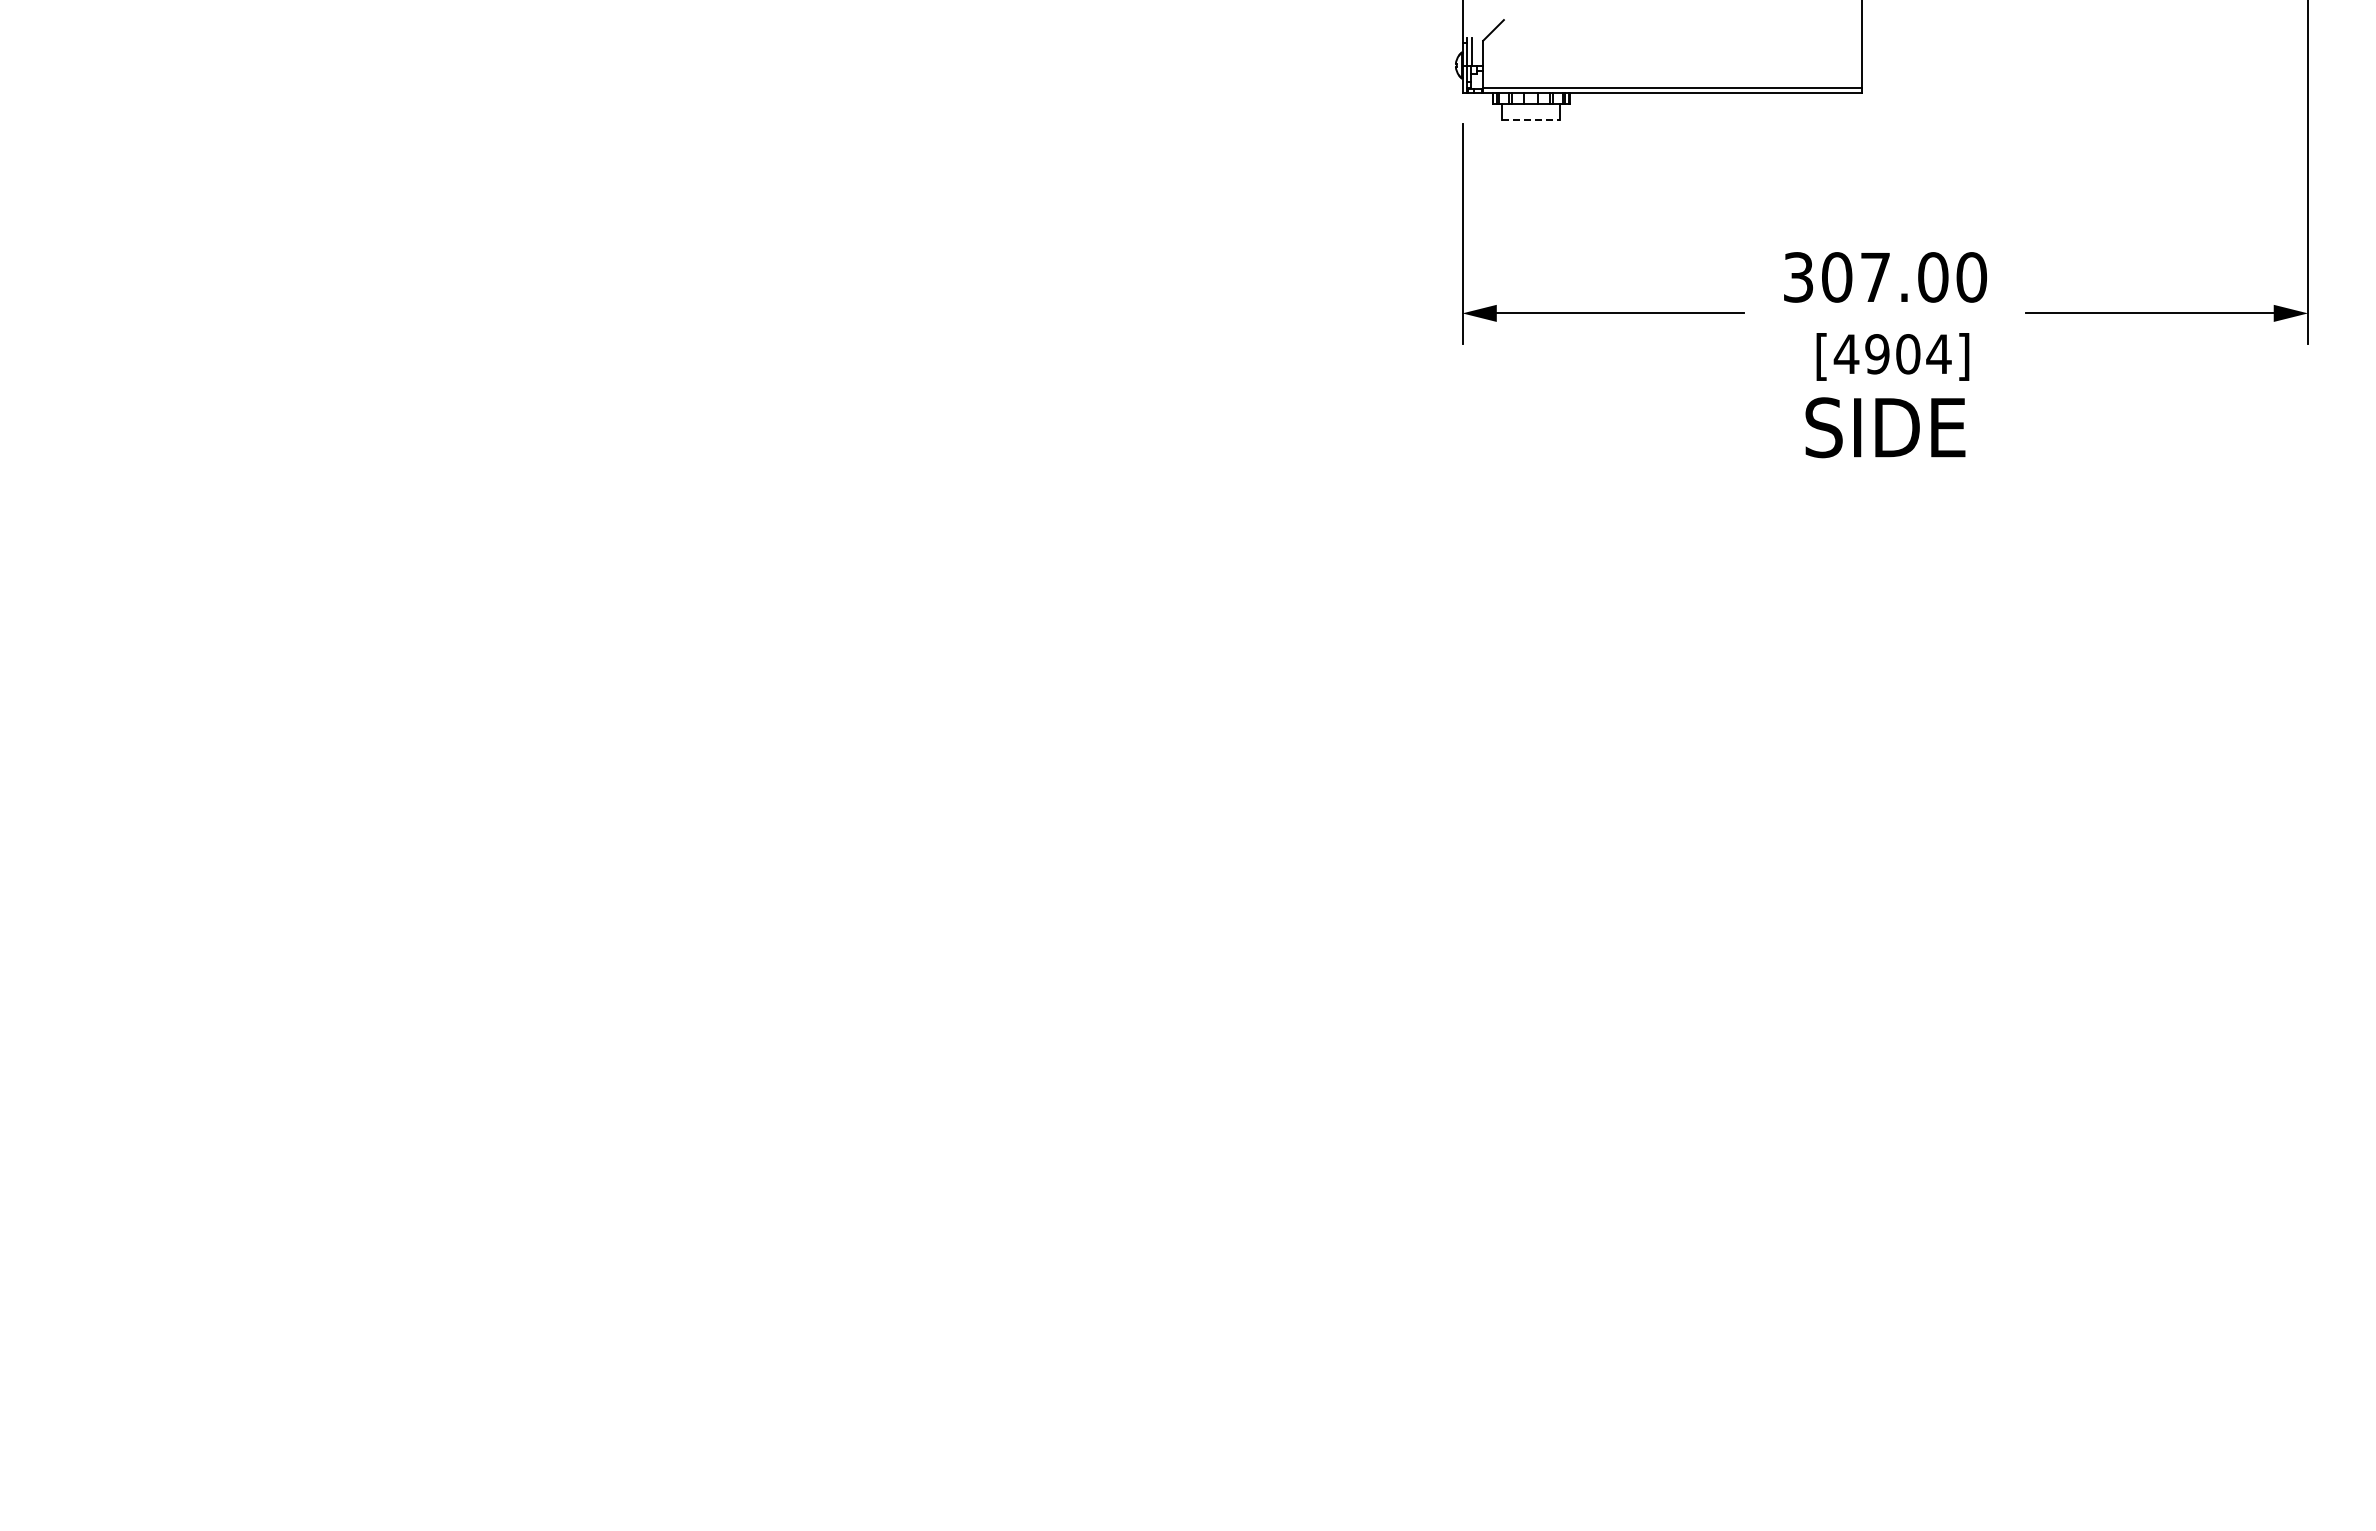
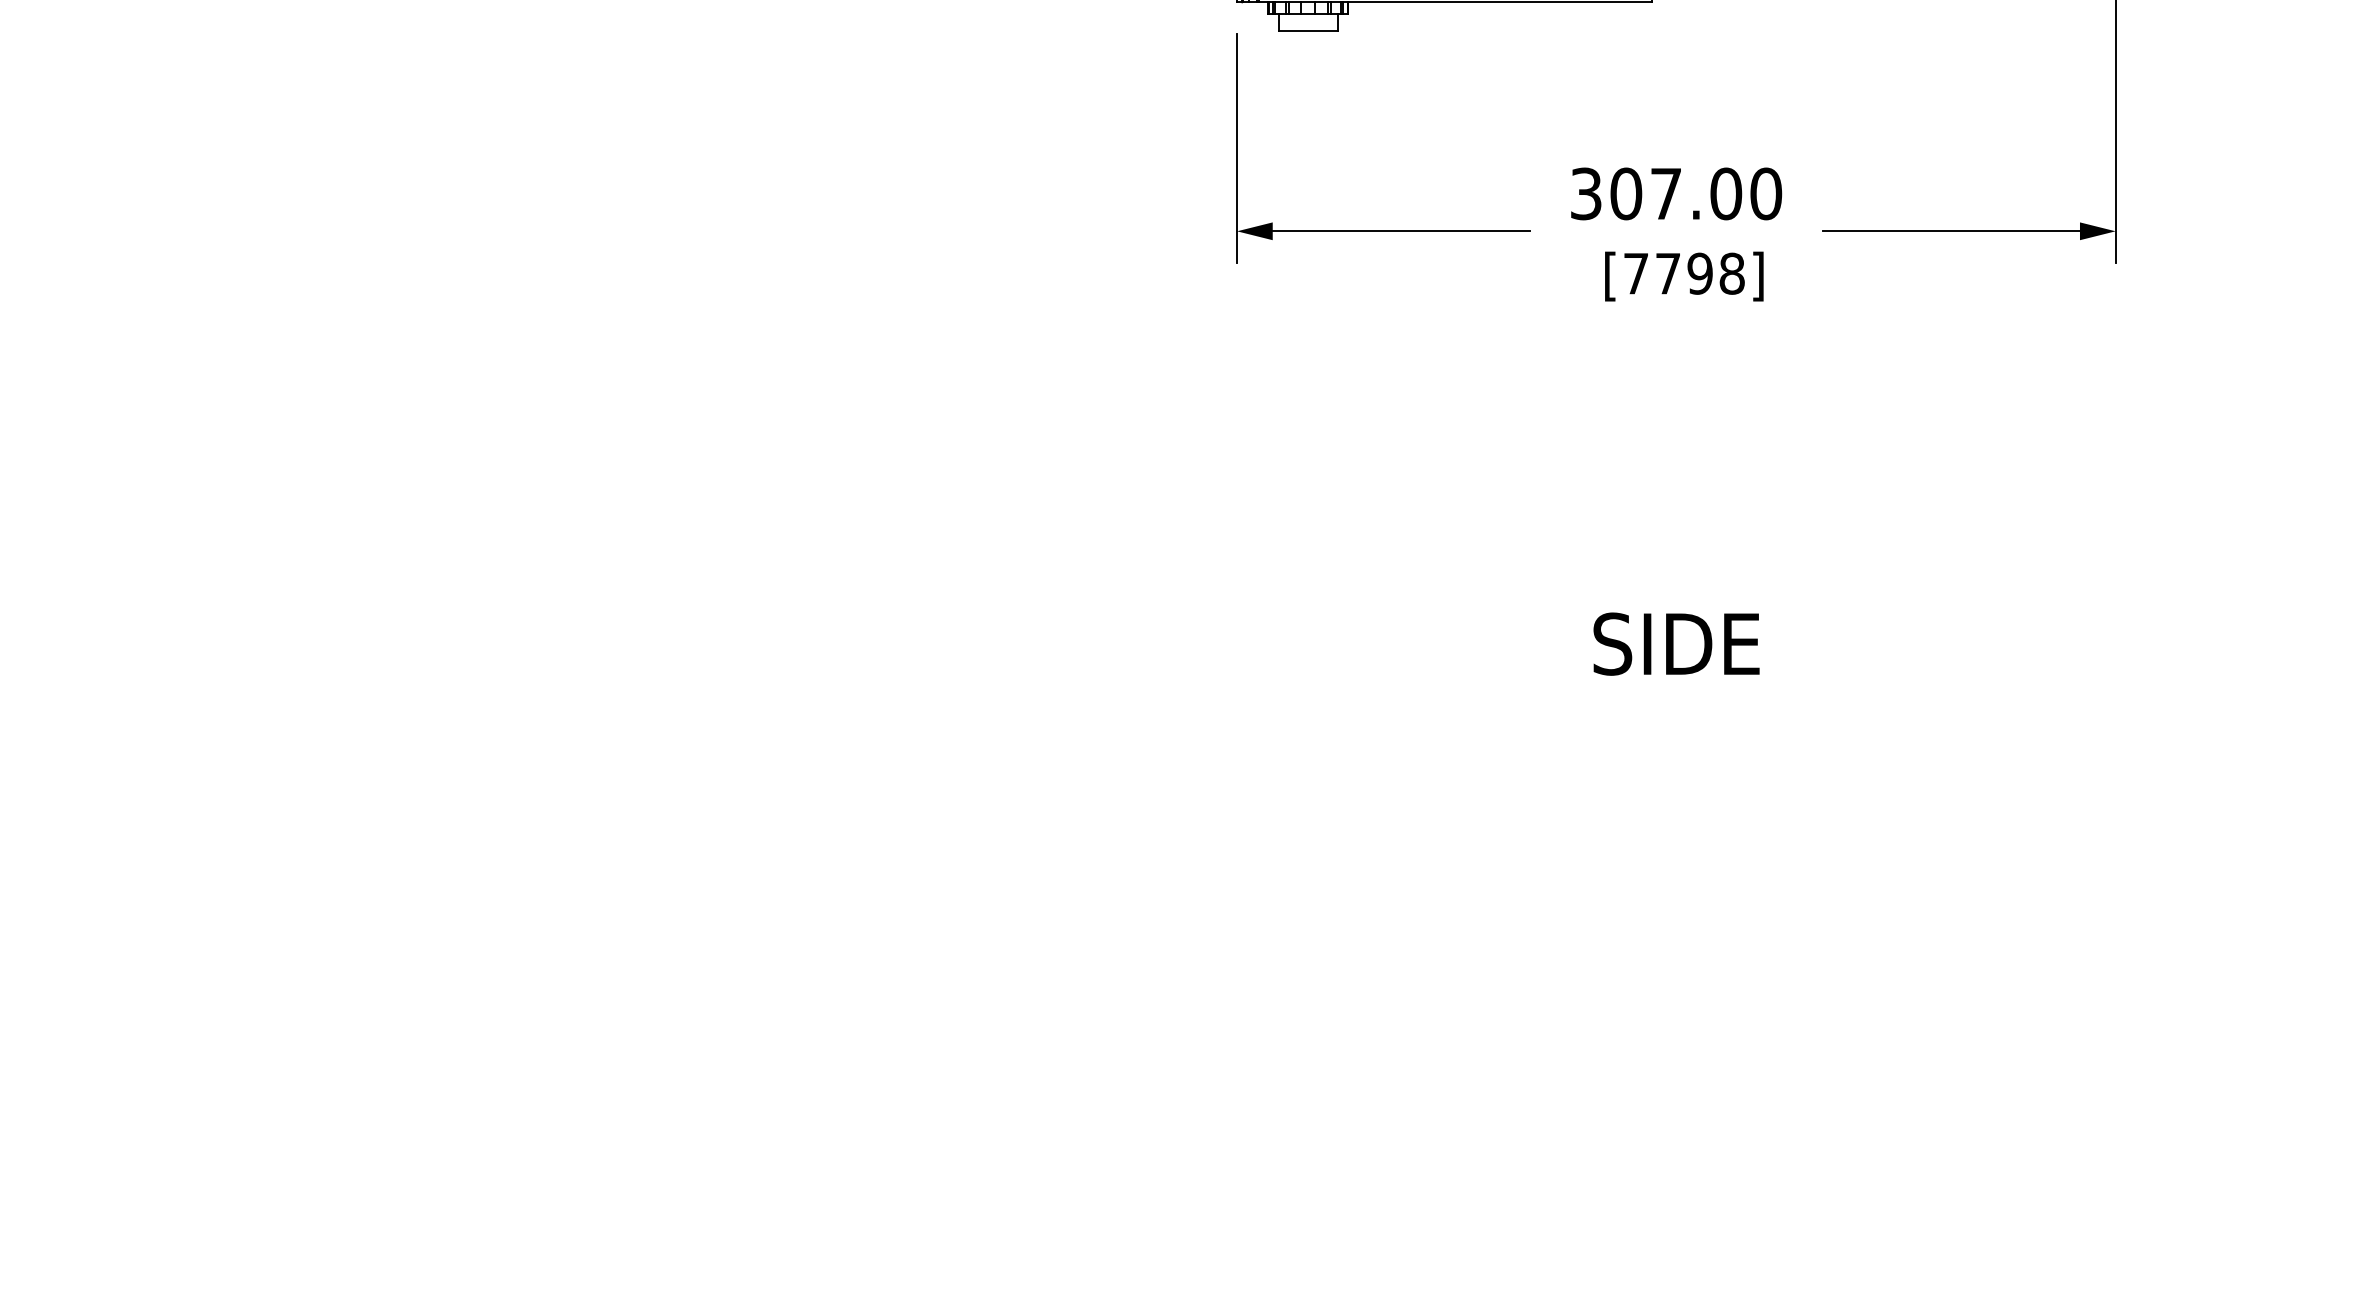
line: (1531, 120) -> (1308, 30), dashed -> solid
text: (1892, 354) -> (1683, 274), [4904] -> [7798]
text: (1885, 427) -> (1676, 643), moved

